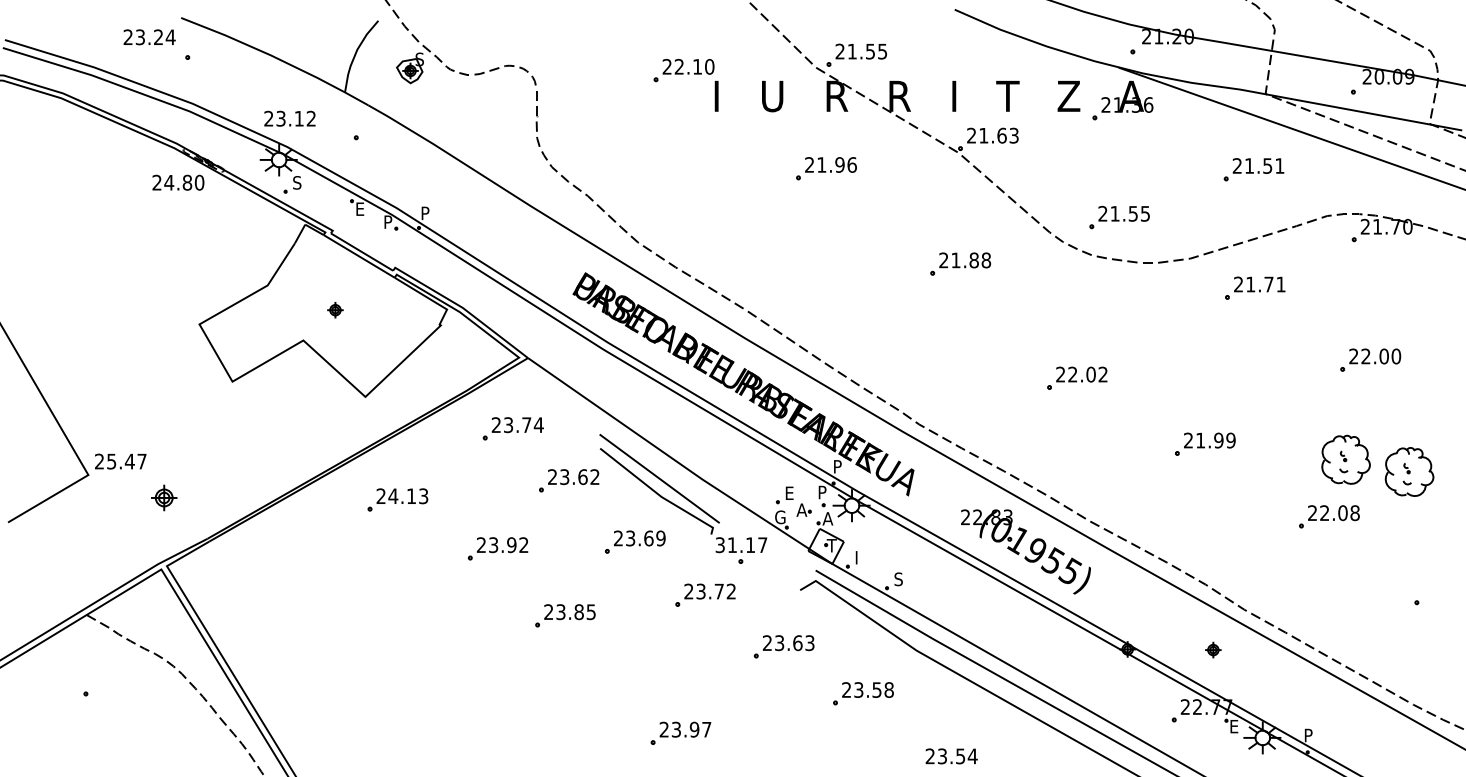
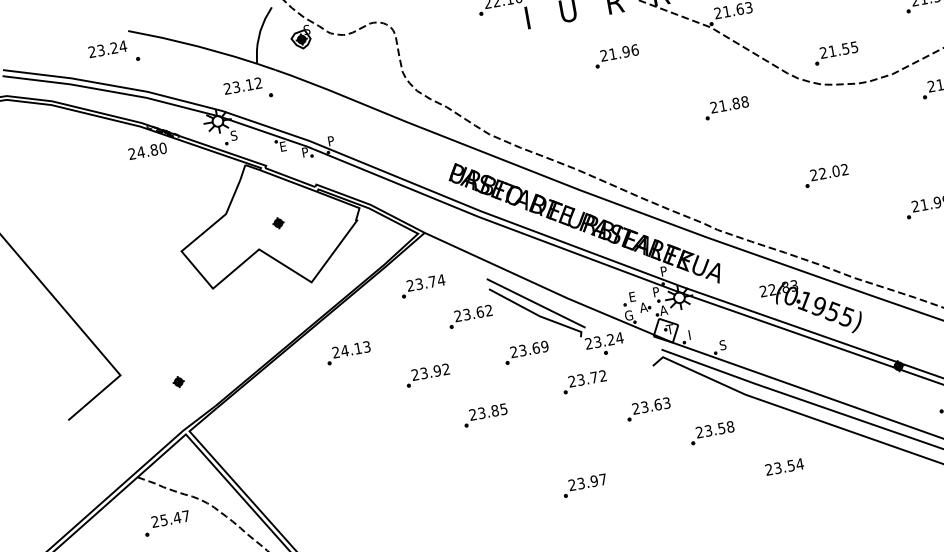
text: (289, 118) -> (242, 85), moved
text: (120, 461) -> (170, 519), moved
part: (164, 497) -> (178, 381), size x0.62
text: (741, 545) -> (604, 341), 31.17 -> 23.24

